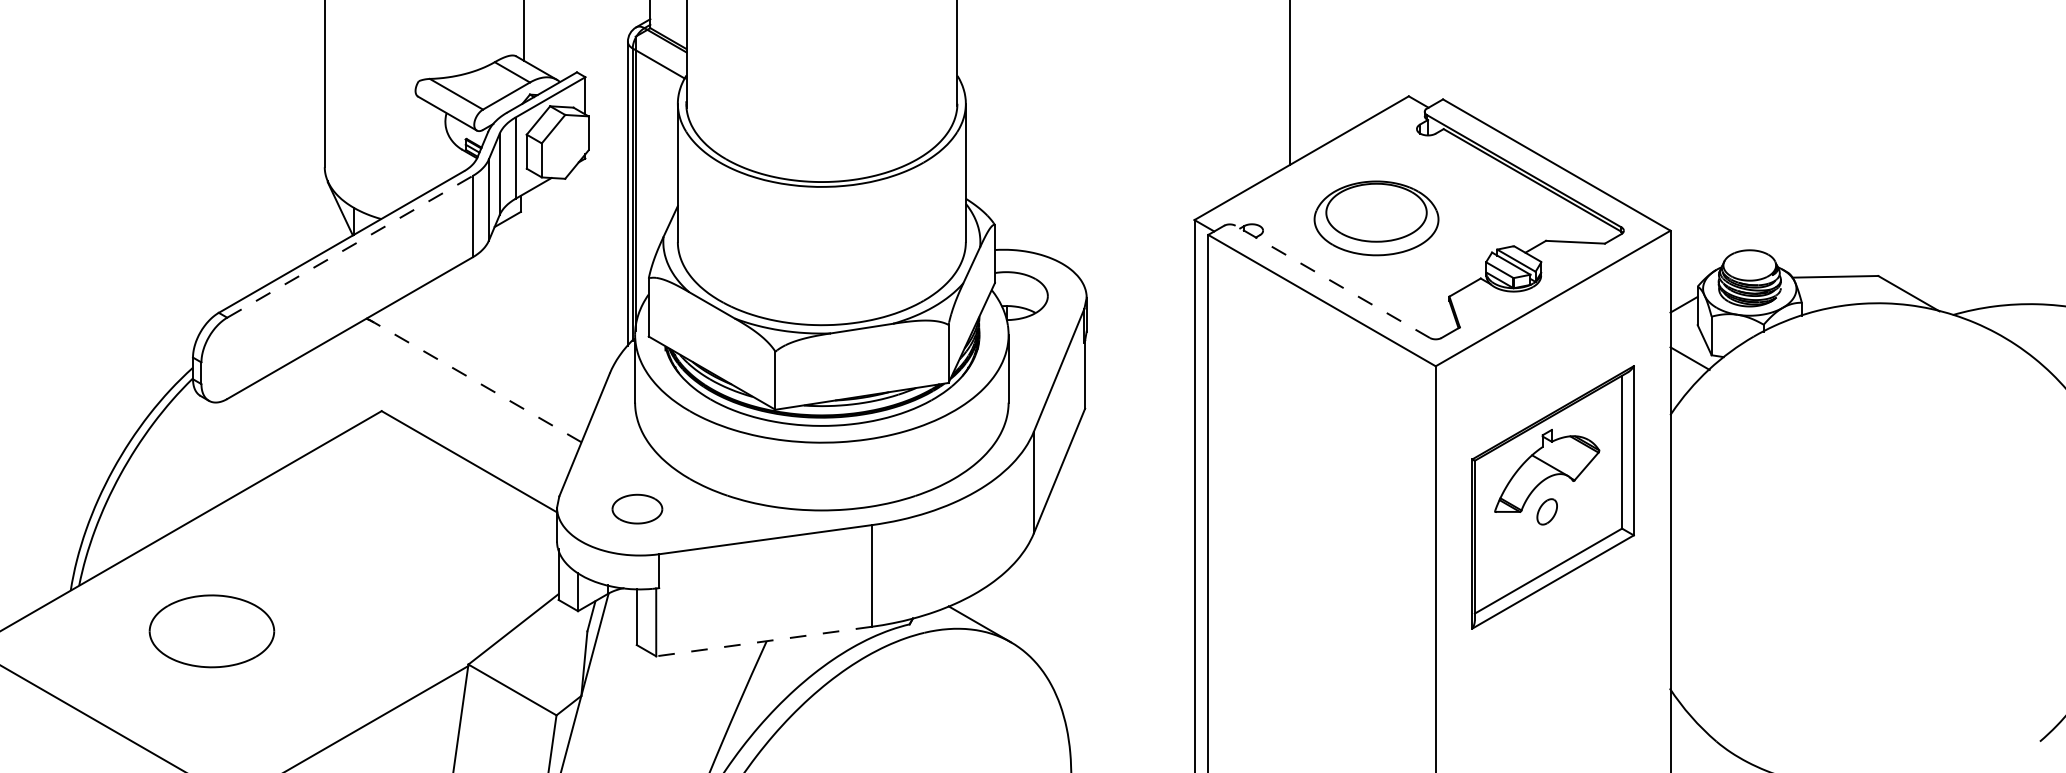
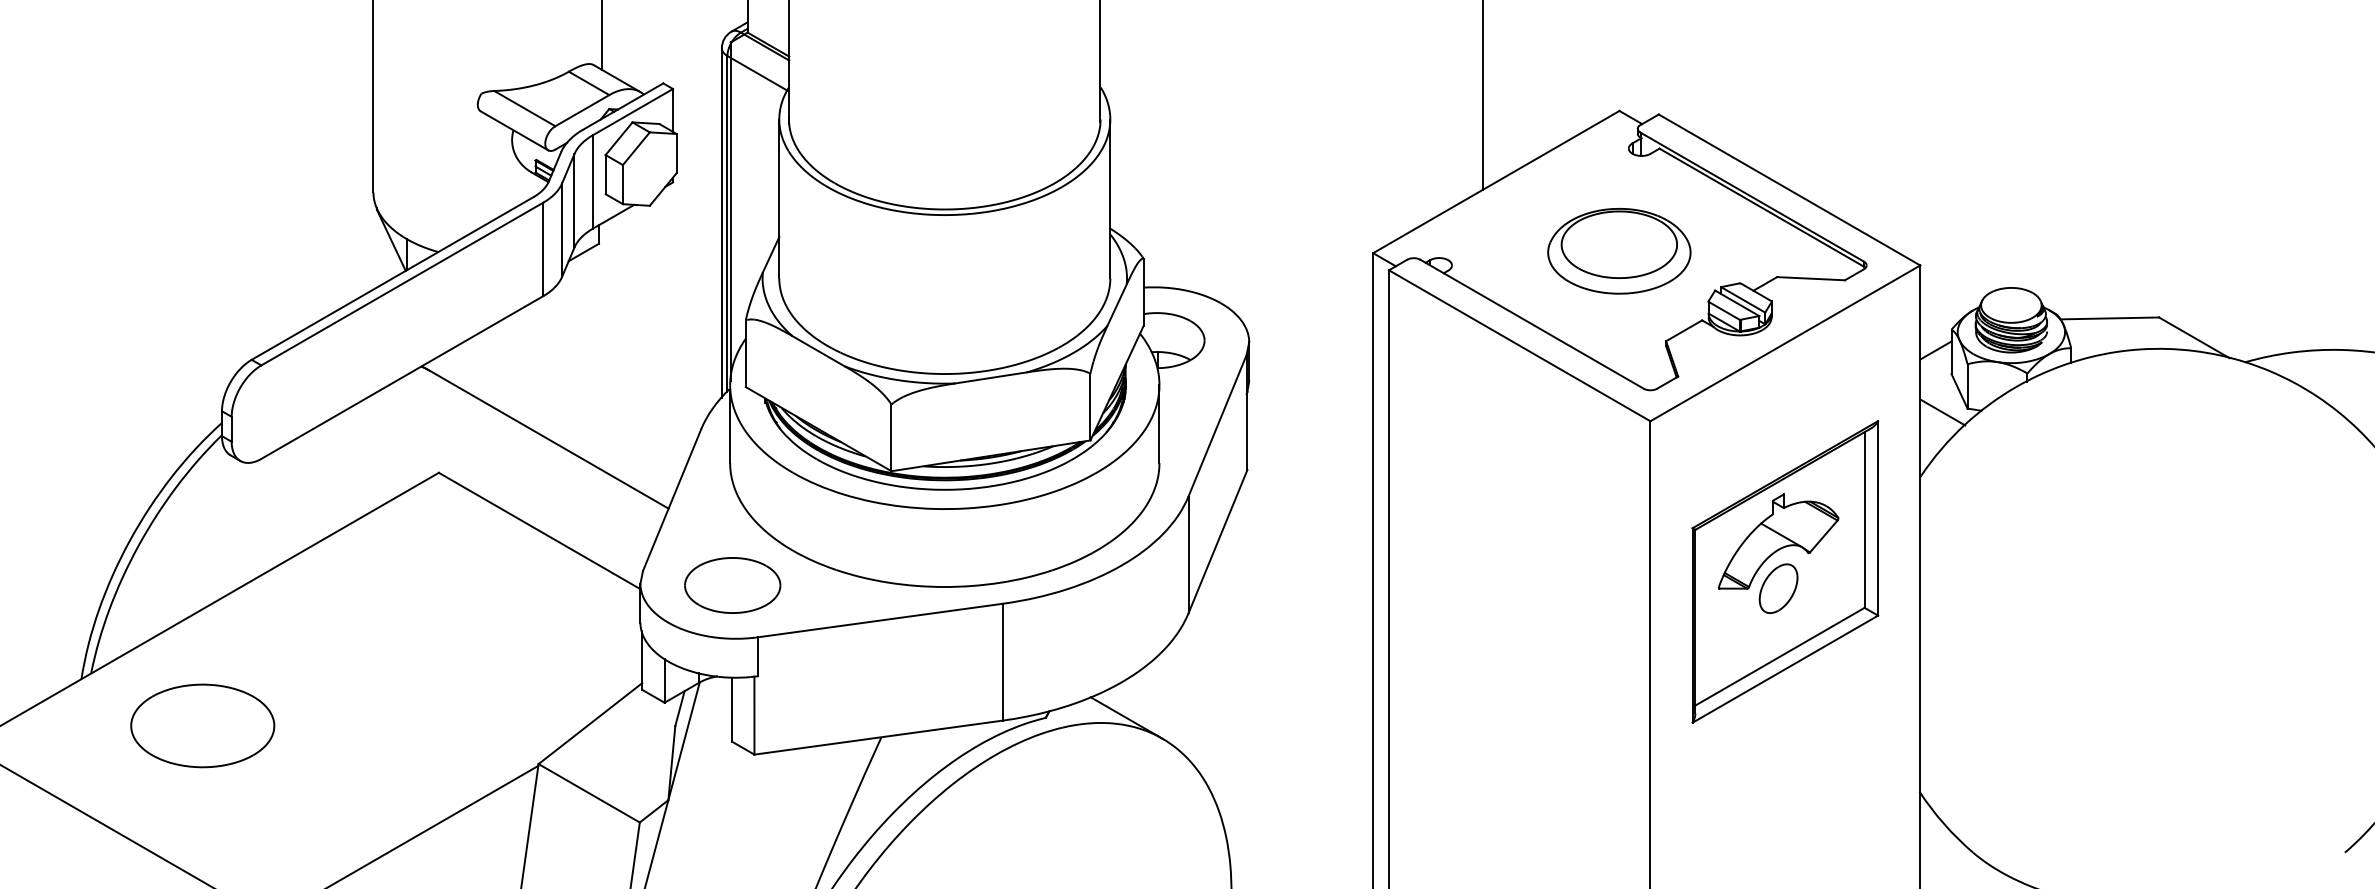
part: (1376, 218) -> (1619, 251), moved
line: (350, 247) -> (402, 284), dashed -> solid
line: (1333, 282) -> (1532, 324), dashed -> solid
line: (477, 382) -> (549, 439), dashed -> solid
part: (637, 509) -> (732, 585), size x1.67
part: (1547, 511) -> (1778, 588), size x1.67
part: (211, 630) -> (202, 725), moved
line: (764, 641) -> (878, 737), dashed -> solid

